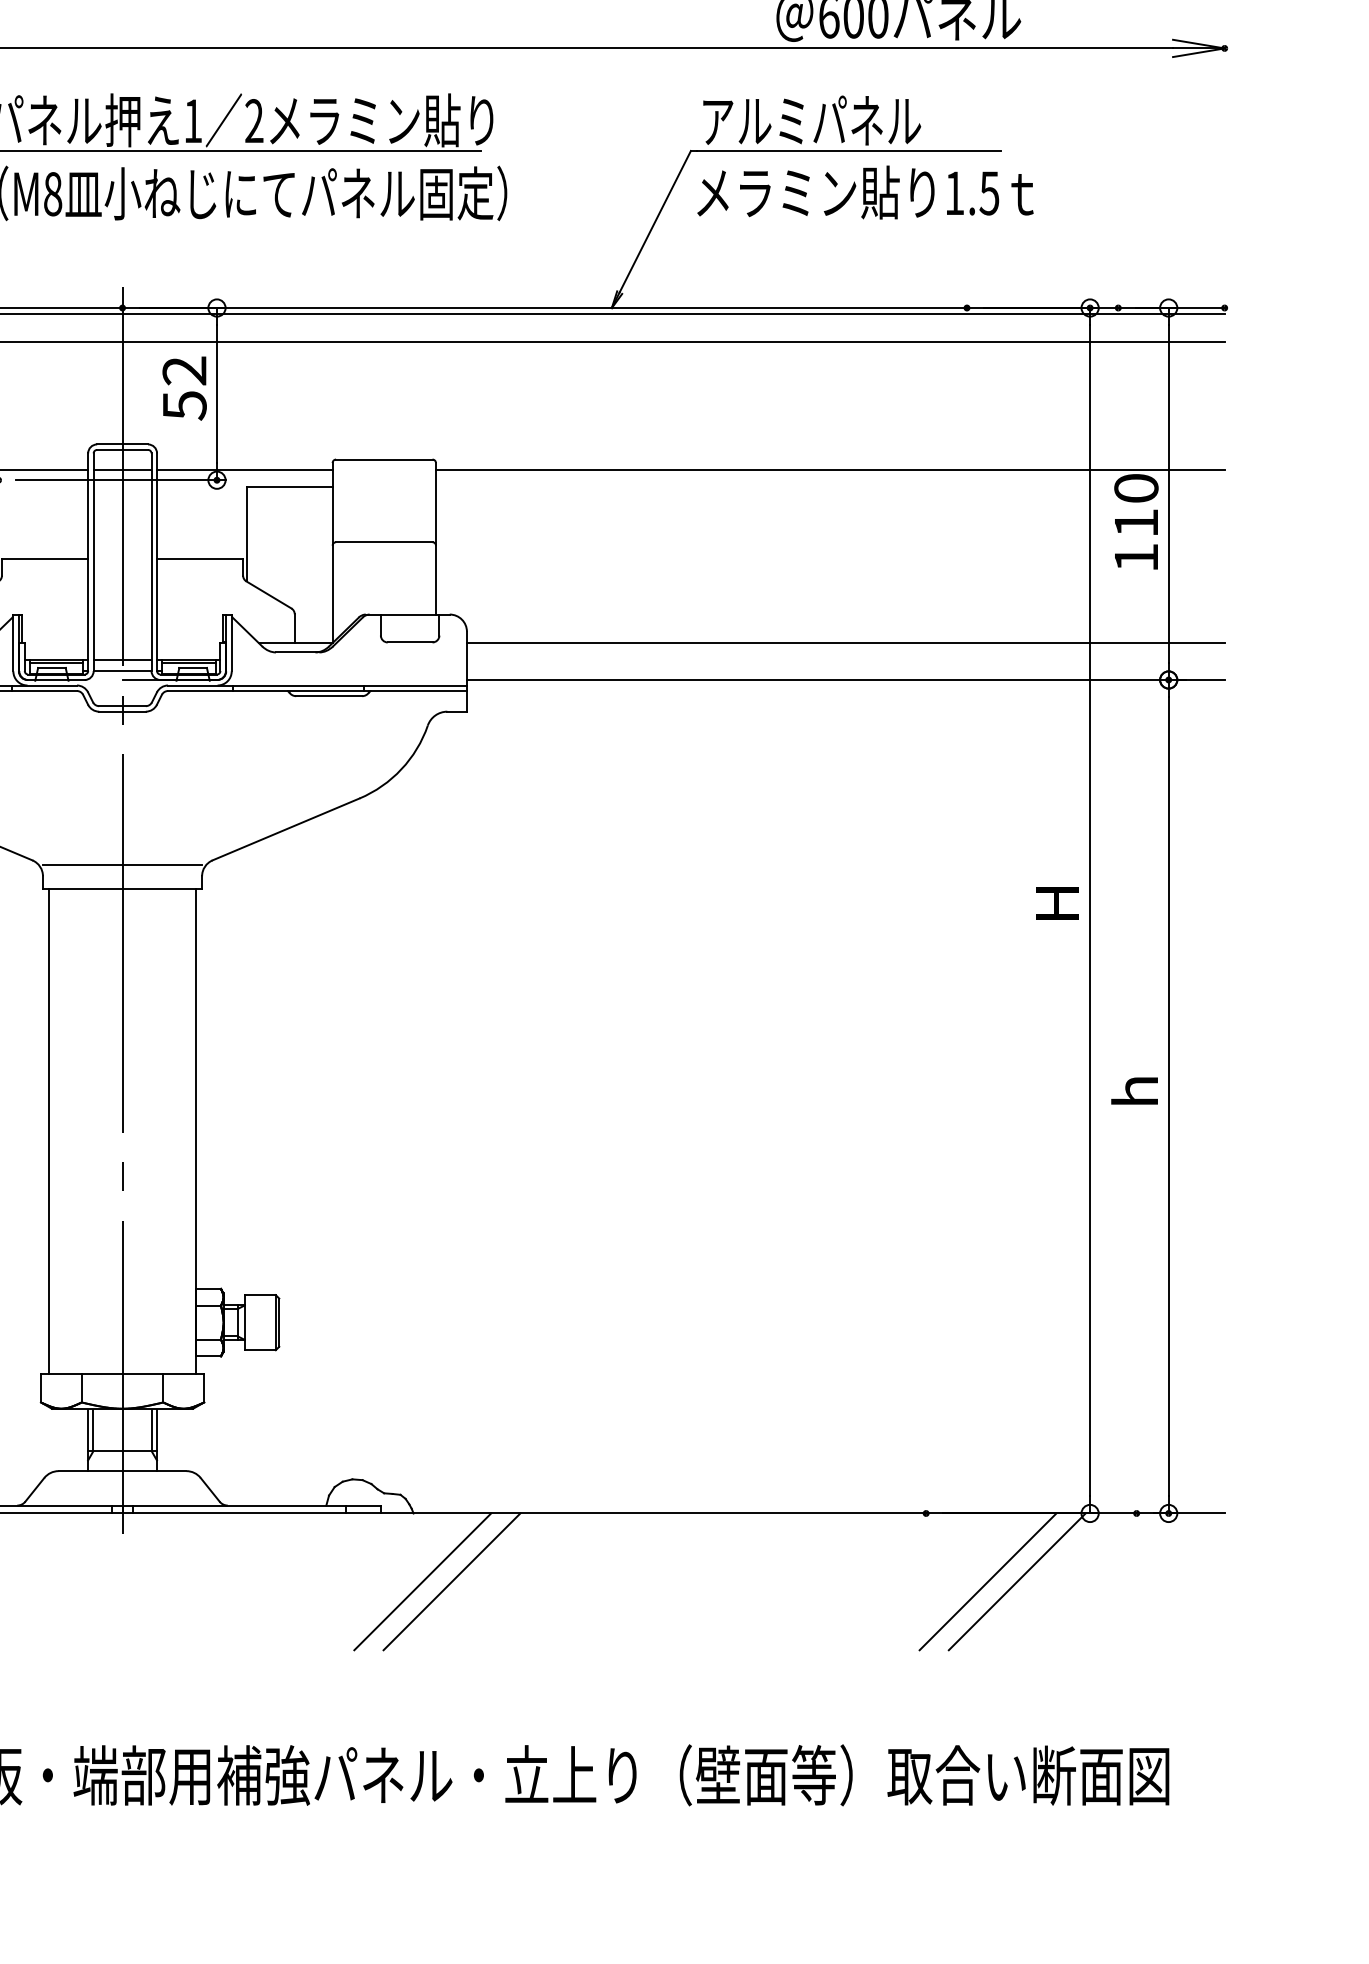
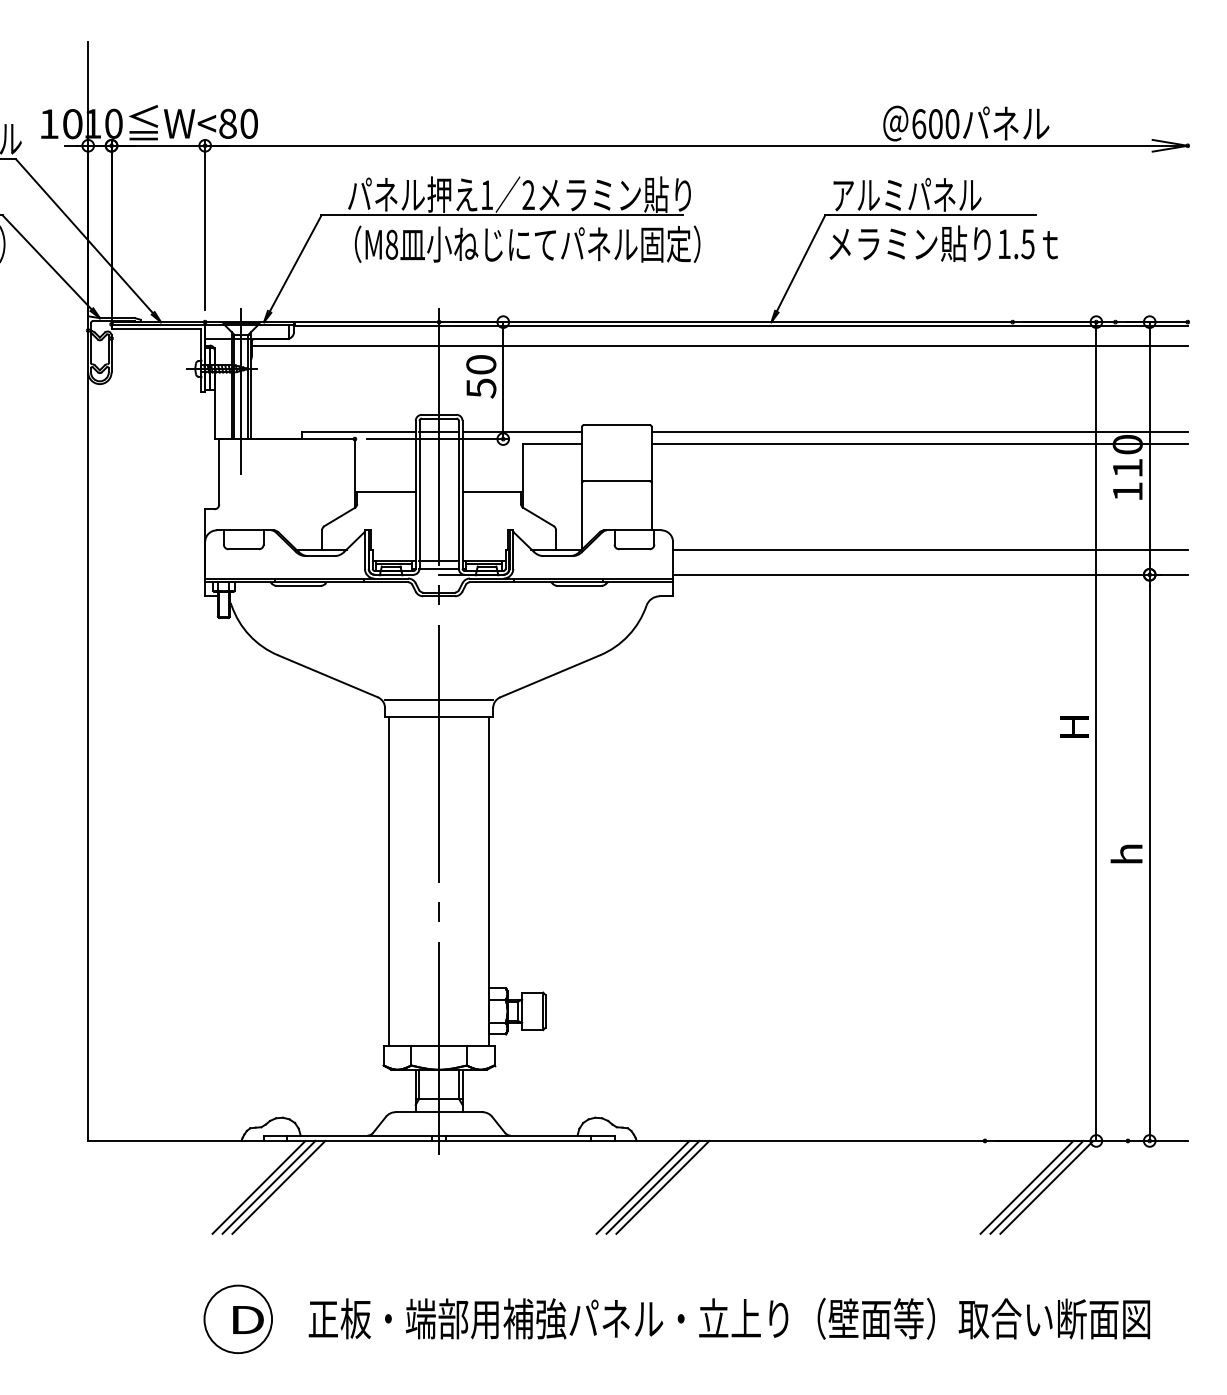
text: (184, 370) -> (481, 364), 52 -> 50
line: (829, 486) -> (919, 443), added
line: (436, 1580) -> (652, 1186), added
line: (1002, 1580) -> (1036, 1186), added

